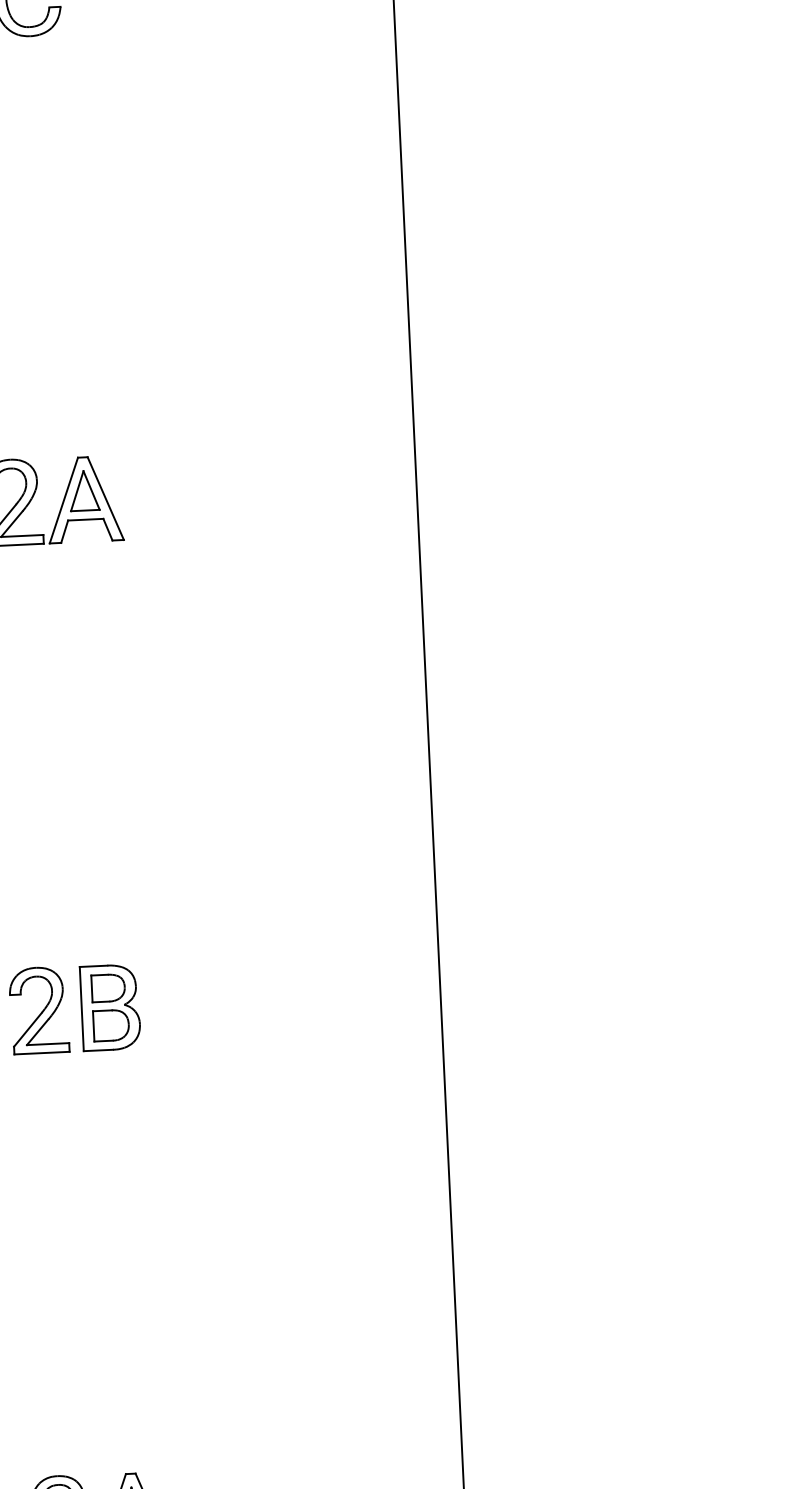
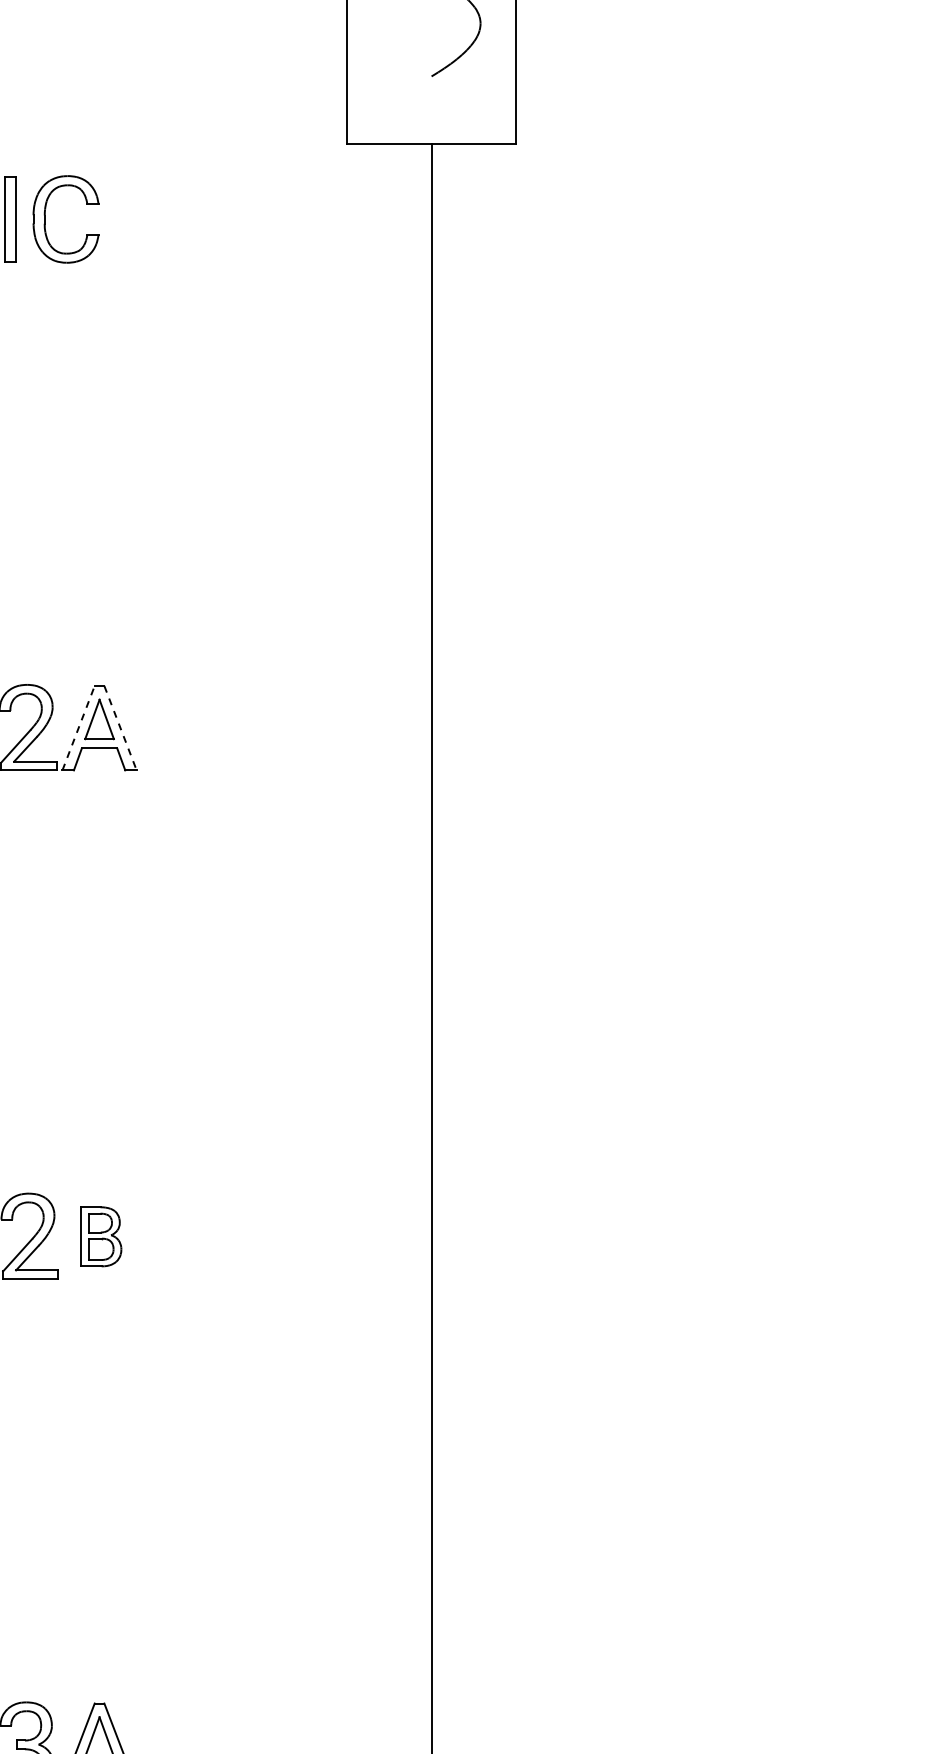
line: (105, 498) -> (120, 728), solid -> dashed
line: (63, 499) -> (78, 727), solid -> dashed
part: (110, 1007) -> (101, 1236), size x0.7

